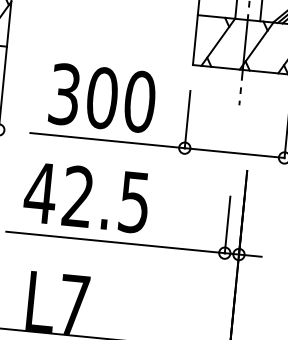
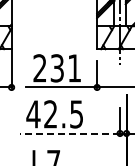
text: (102, 98) -> (57, 68), 300 -> 231
line: (114, 242) -> (69, 133), solid -> dashed

